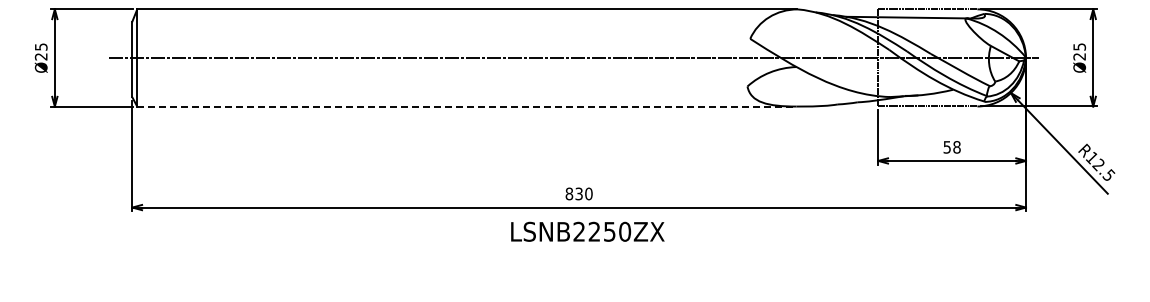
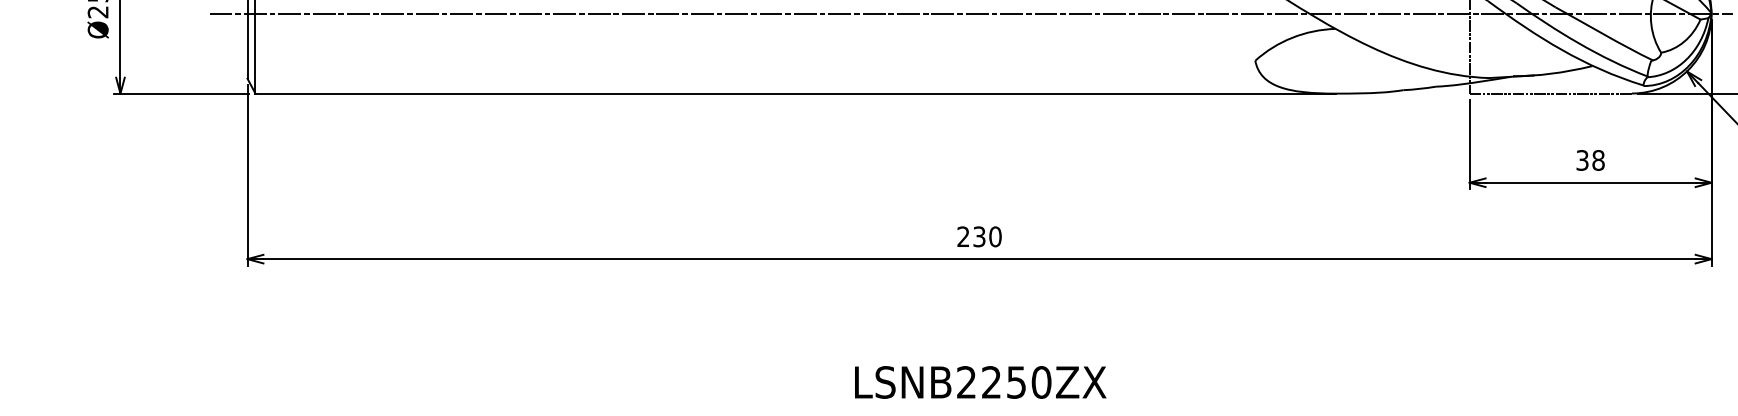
line: (466, 106) -> (794, 93), dashed -> solid
text: (947, 146) -> (1582, 159), 58 -> 38
text: (569, 193) -> (963, 236), 830 -> 230
text: (587, 231) -> (980, 381), moved

